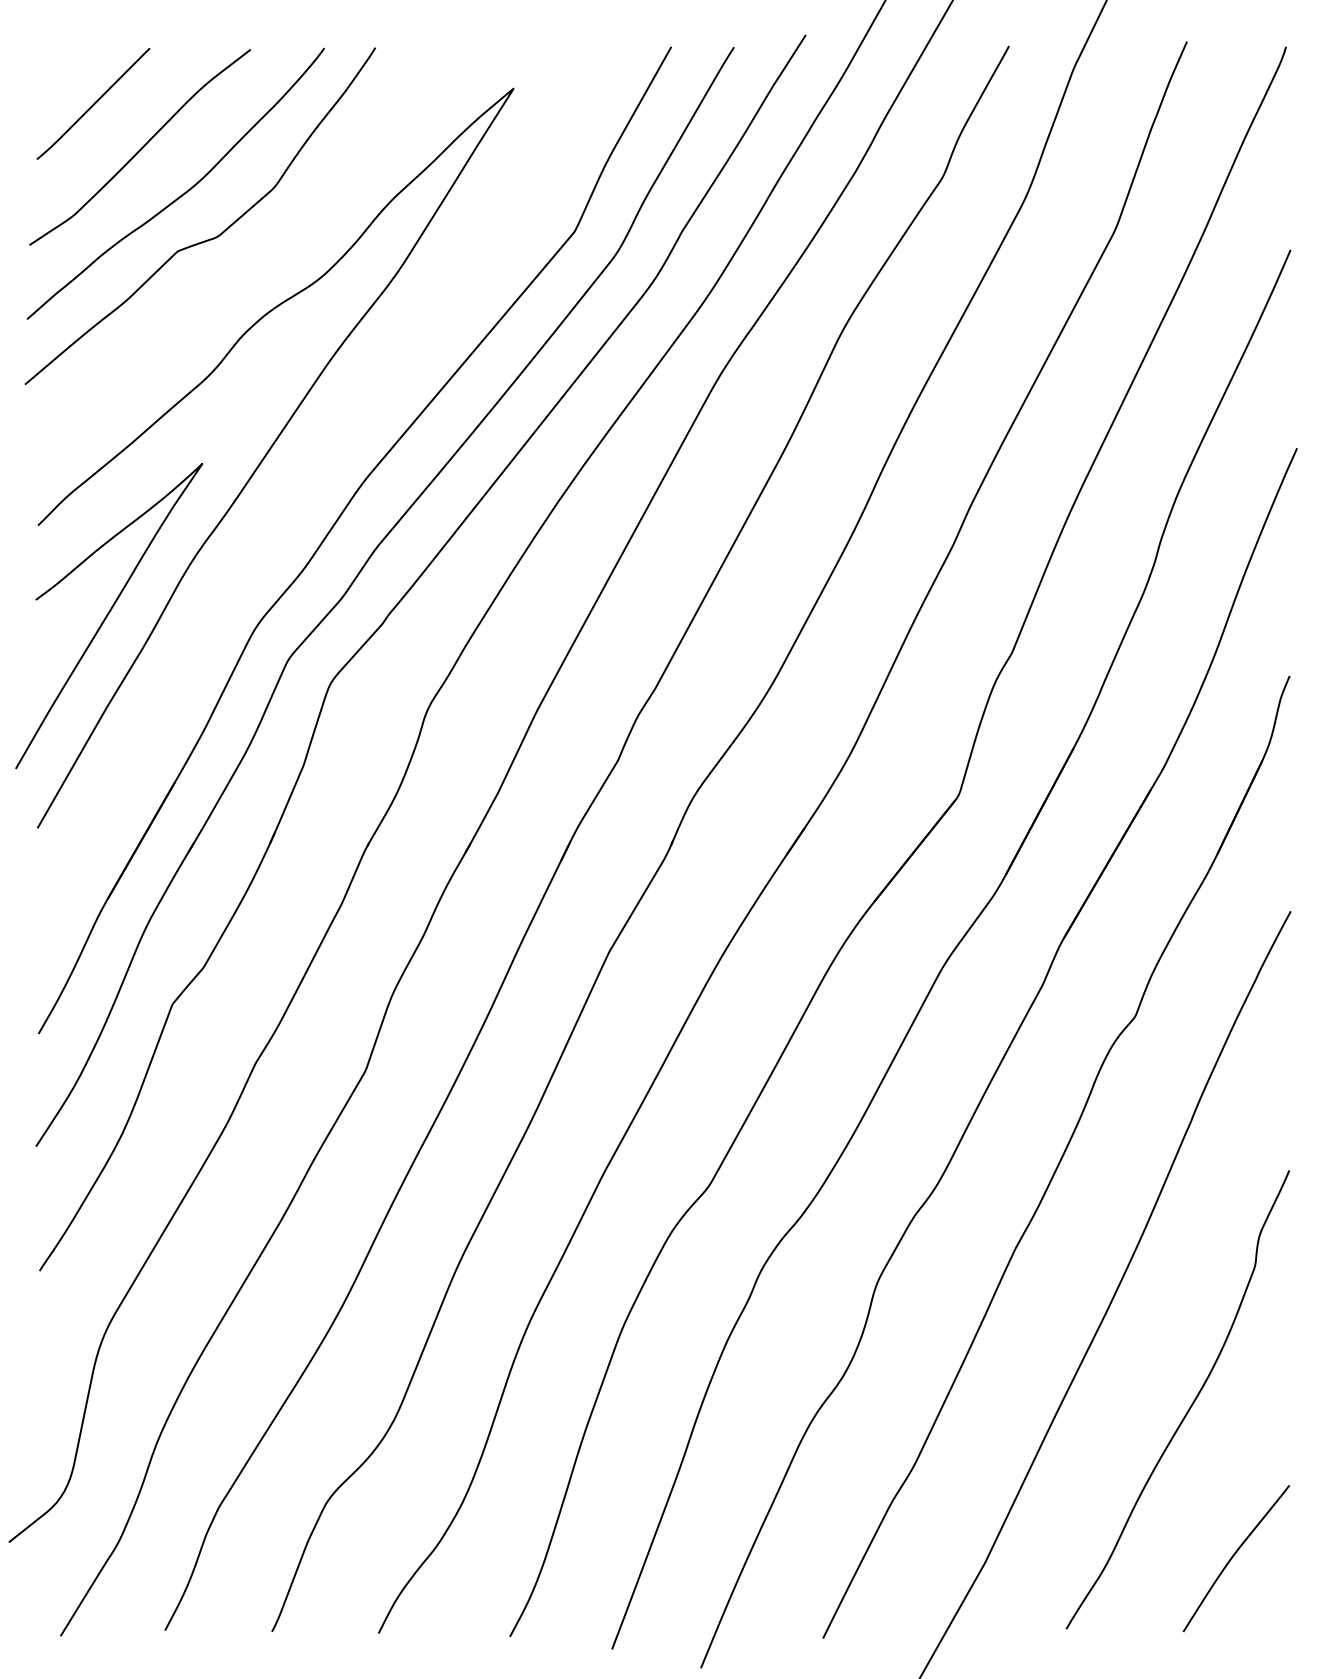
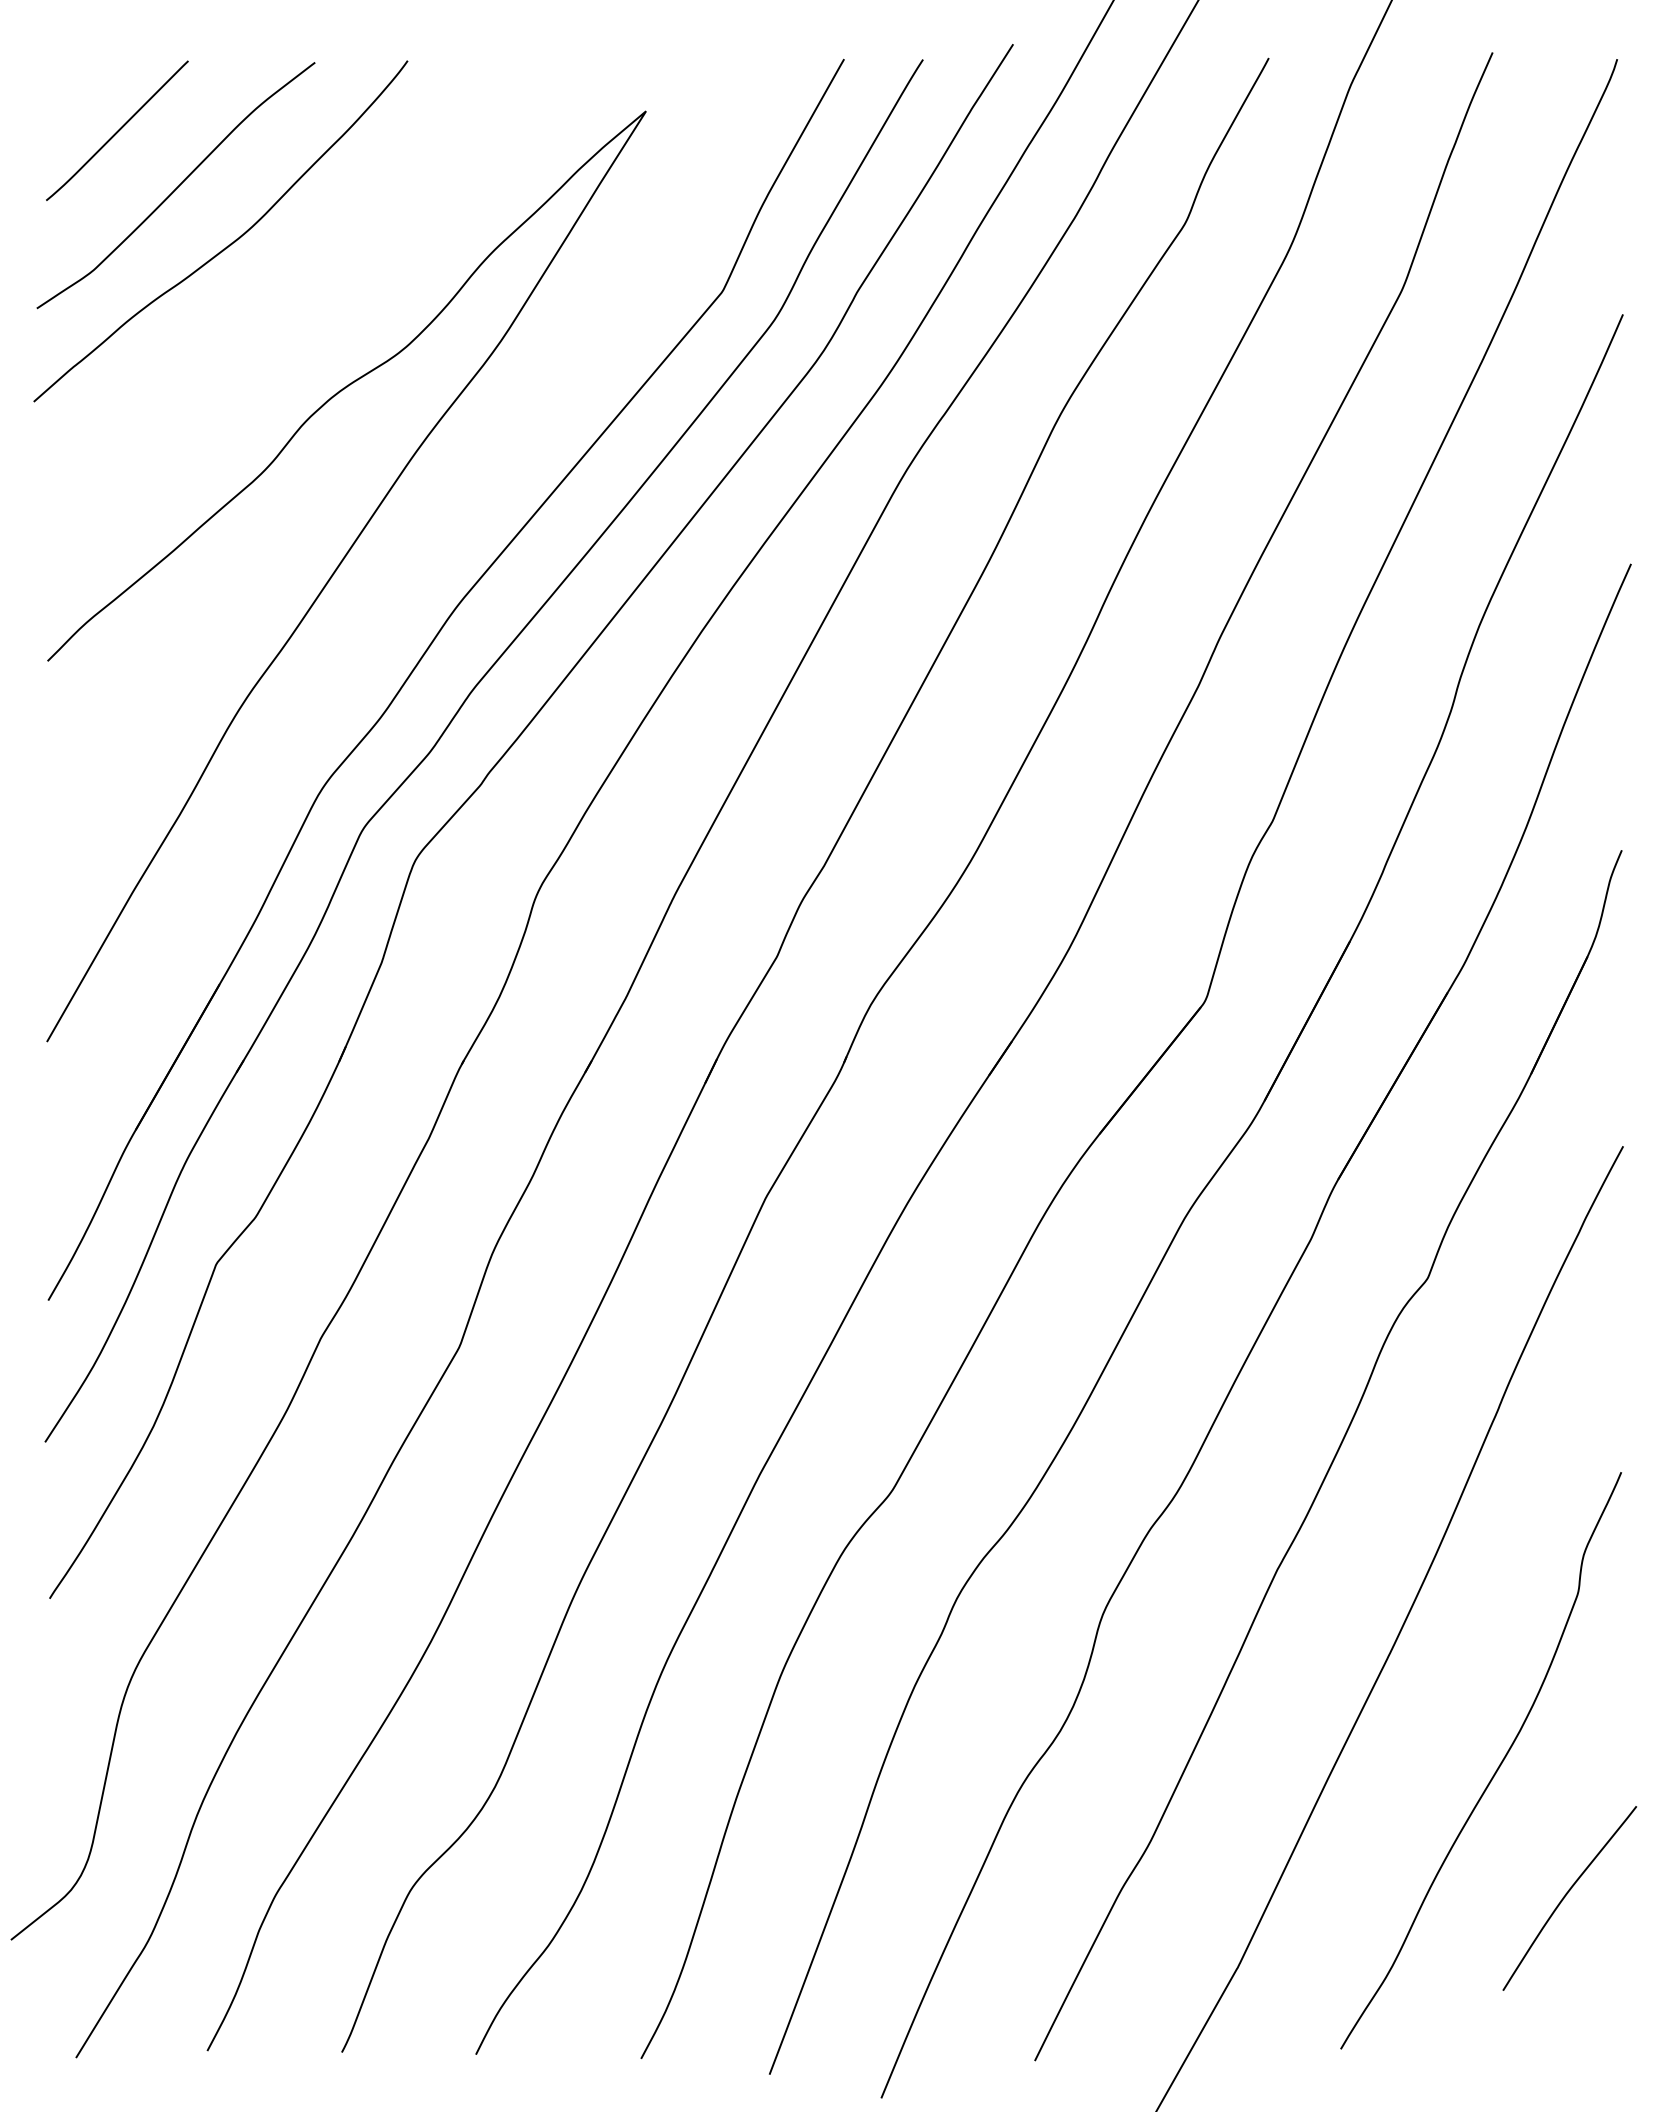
curve: (207, 239) -> (260, 301), removed
curve: (108, 614) -> (136, 773), removed
curve: (1232, 1557) -> (1565, 1897), moved

